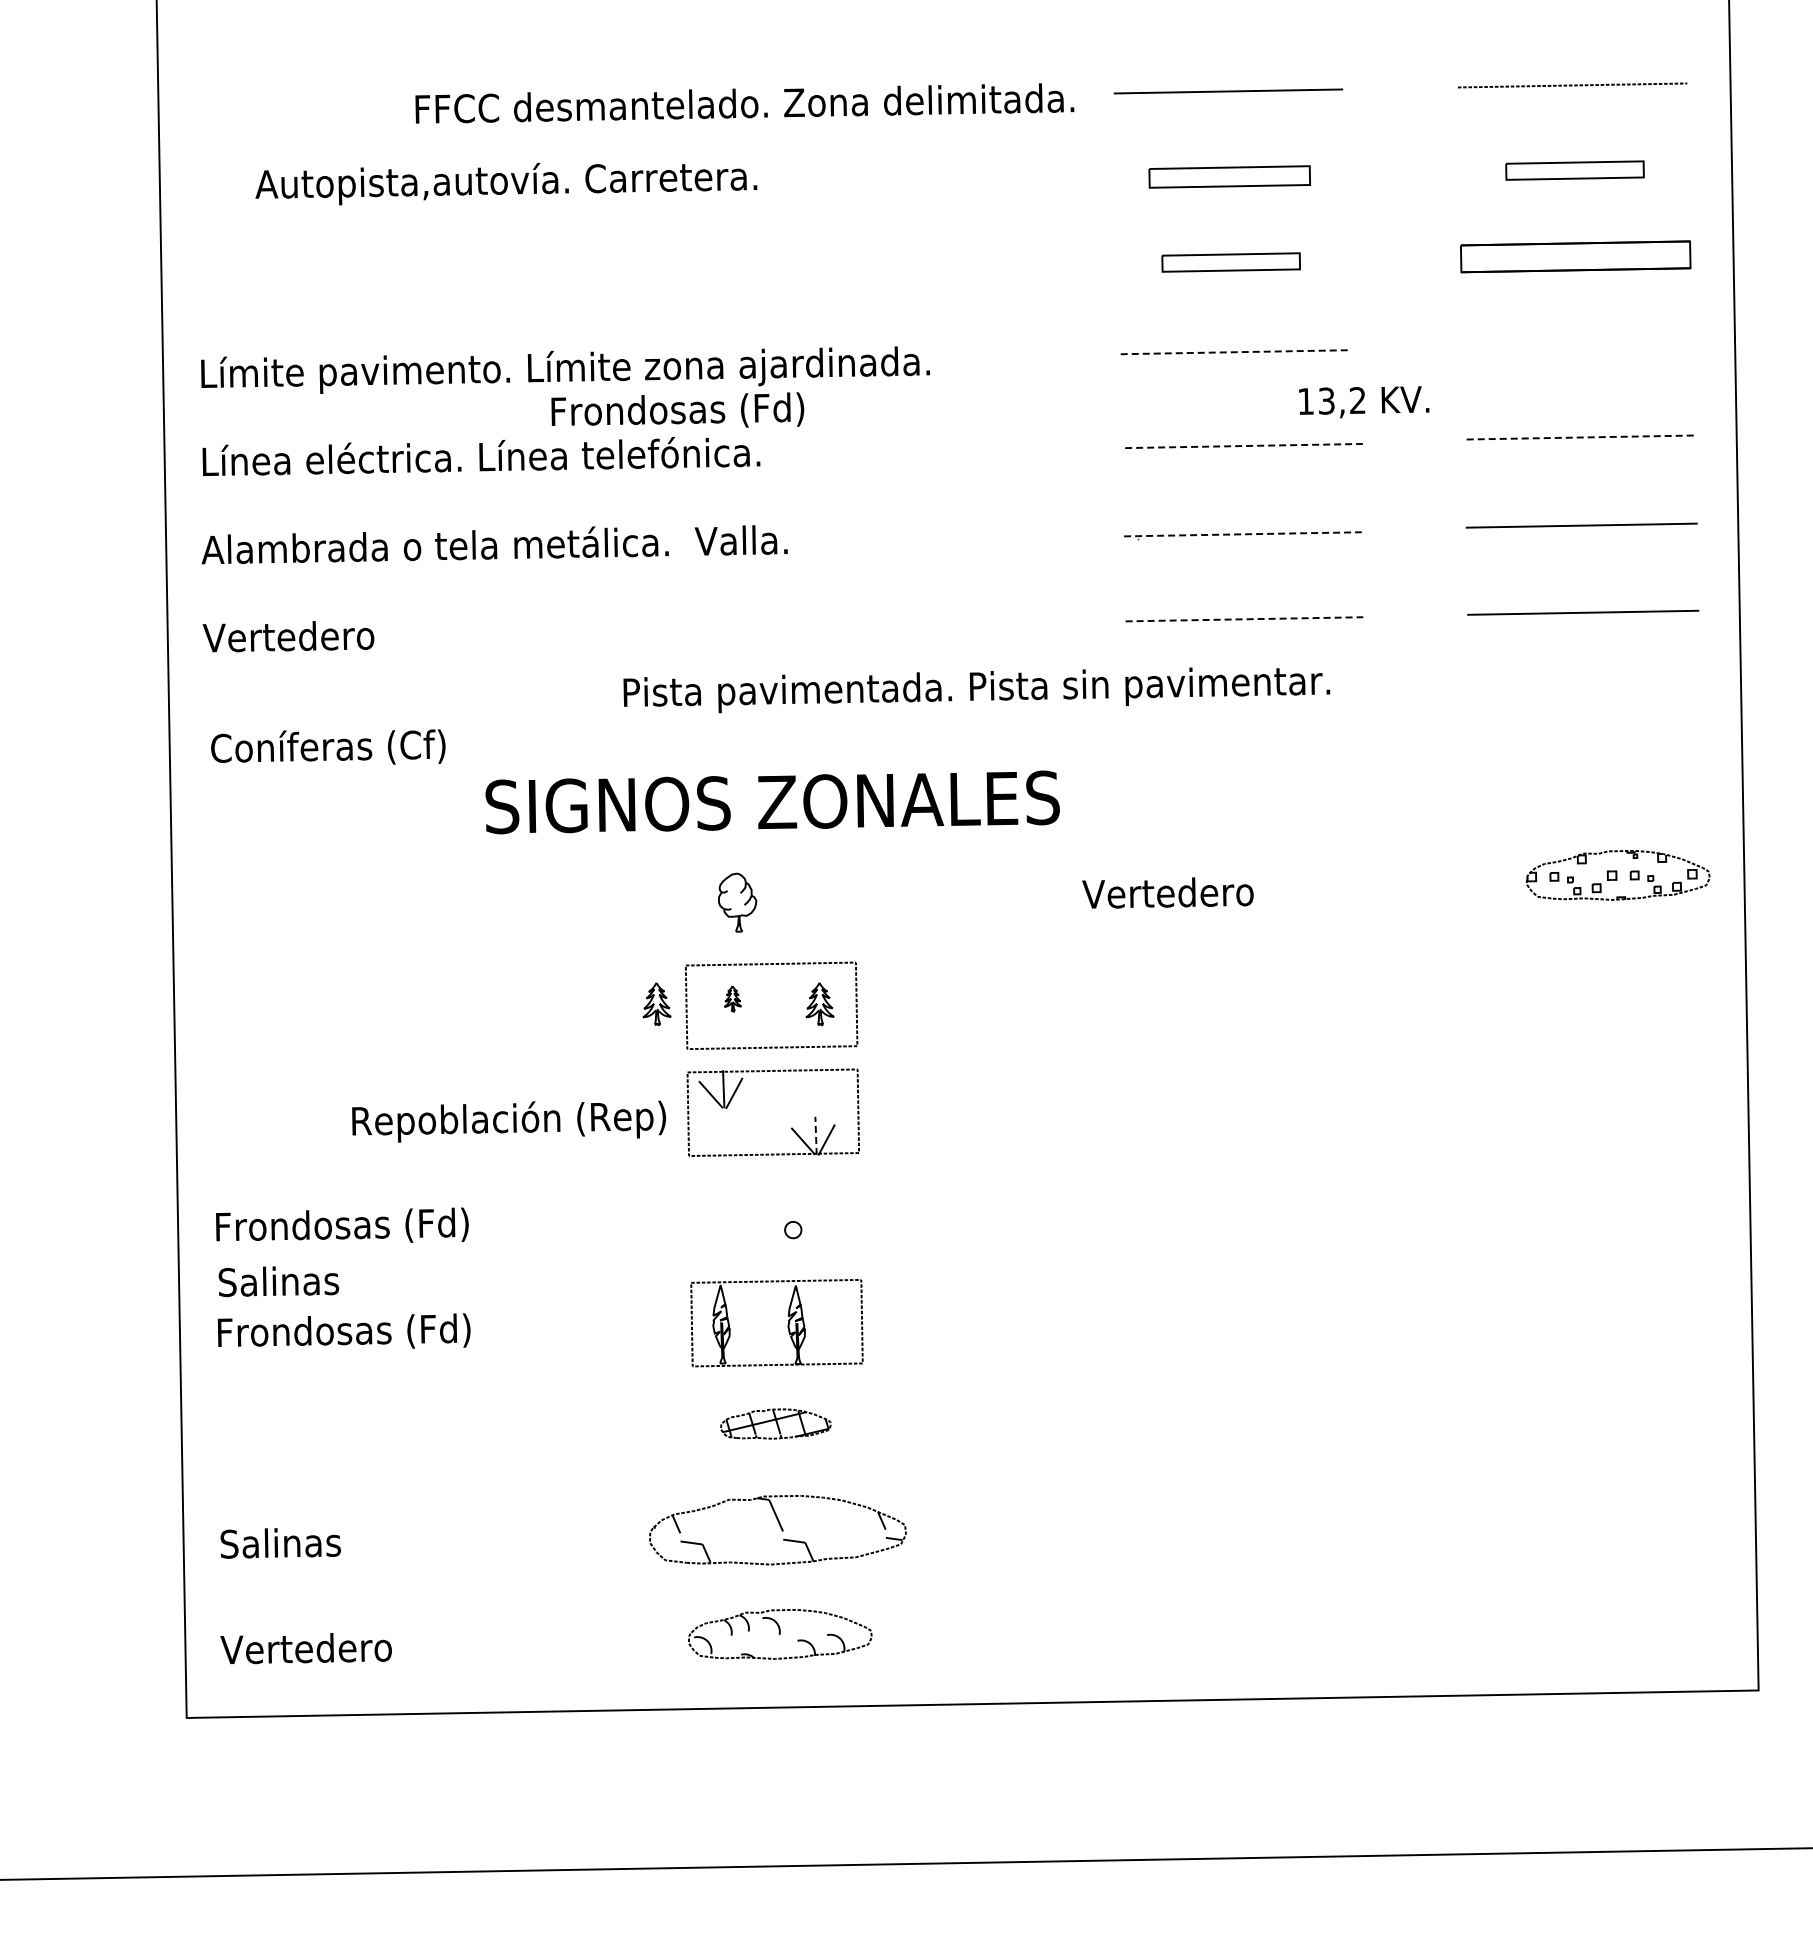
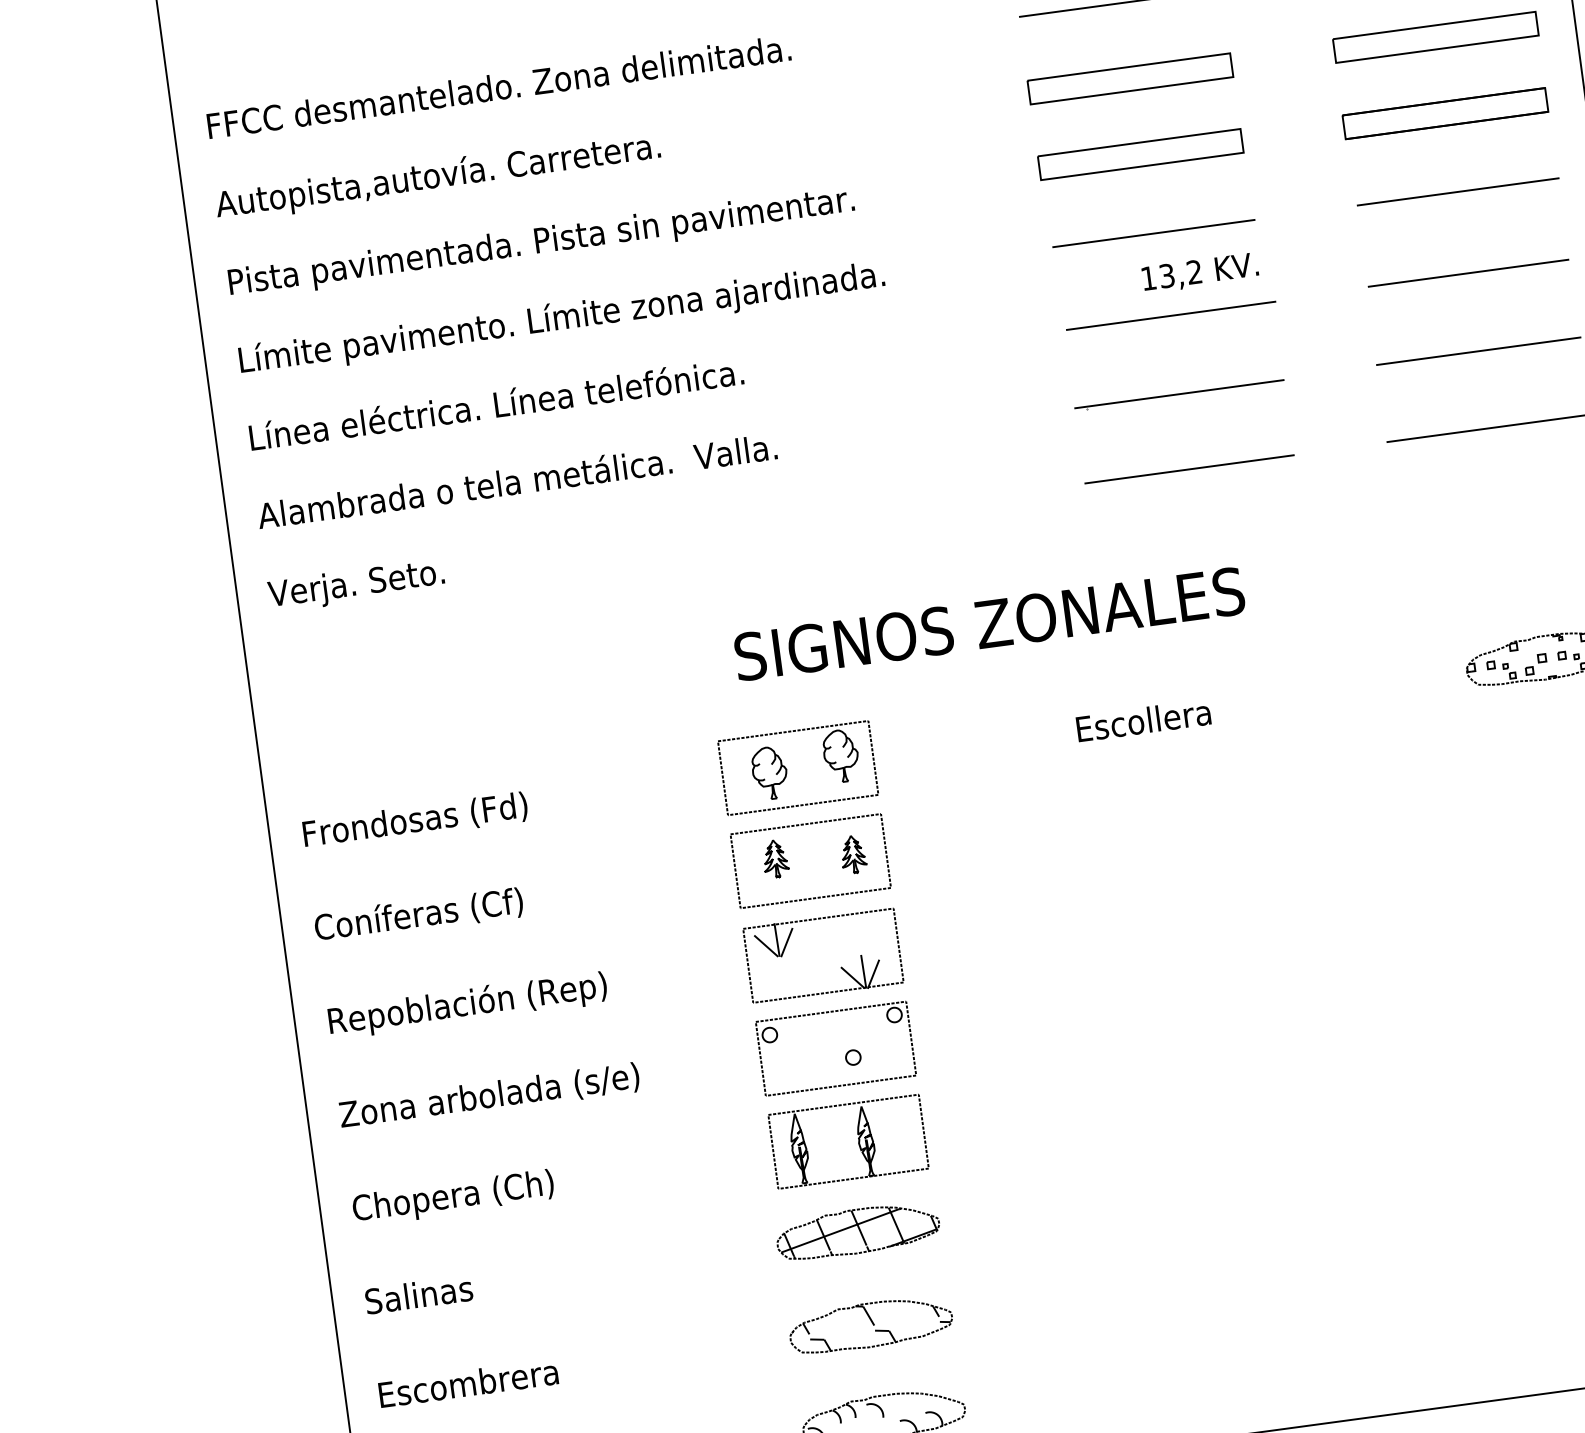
text: (744, 103) -> (498, 87), moved
part: (1574, 170) -> (1435, 37), size x1.67
part: (1229, 176) -> (1130, 78), size x1.43
text: (506, 183) -> (438, 177), moved
part: (1230, 262) -> (1140, 154), size x1.67
line: (1579, 345) -> (1458, 191), added
line: (1235, 352) -> (1153, 233), dashed -> solid
text: (1364, 402) -> (1200, 273), moved
text: (677, 409) -> (414, 819), moved
line: (1580, 437) -> (1468, 273), dashed -> solid
line: (1244, 446) -> (1171, 316), dashed -> solid
line: (1242, 534) -> (1179, 394), dashed -> solid
line: (1244, 619) -> (1189, 469), dashed -> solid
text: (331, 640) -> (382, 583), Vertedero -> Verja. Seto.
text: (976, 690) -> (541, 243), moved
text: (328, 746) -> (418, 914), moved
text: (772, 802) -> (989, 624), moved
text: (1167, 892) -> (1149, 719), Vertedero -> Escollera
part: (799, 893) -> (823, 758), added
part: (732, 998) -> (775, 858), size x1.67
part: (656, 1004) -> (708, 871), removed
text: (508, 1121) -> (467, 1005), moved
line: (816, 1135) -> (864, 971), dashed -> solid
part: (774, 1177) -> (831, 1012), added
text: (383, 1224) -> (489, 1095), Frondosas (Fd) -> Zona arbolada (s/e)
text: (278, 1281) -> (418, 1294), moved
text: (343, 1333) -> (465, 1196), Frondosas (Fd) -> Chopera (Ch)
part: (775, 1423) -> (857, 1230), size x1.67
part: (777, 1529) -> (870, 1324), size x0.71
text: (321, 1542) -> (467, 1383), Salinas -> Escombrera

